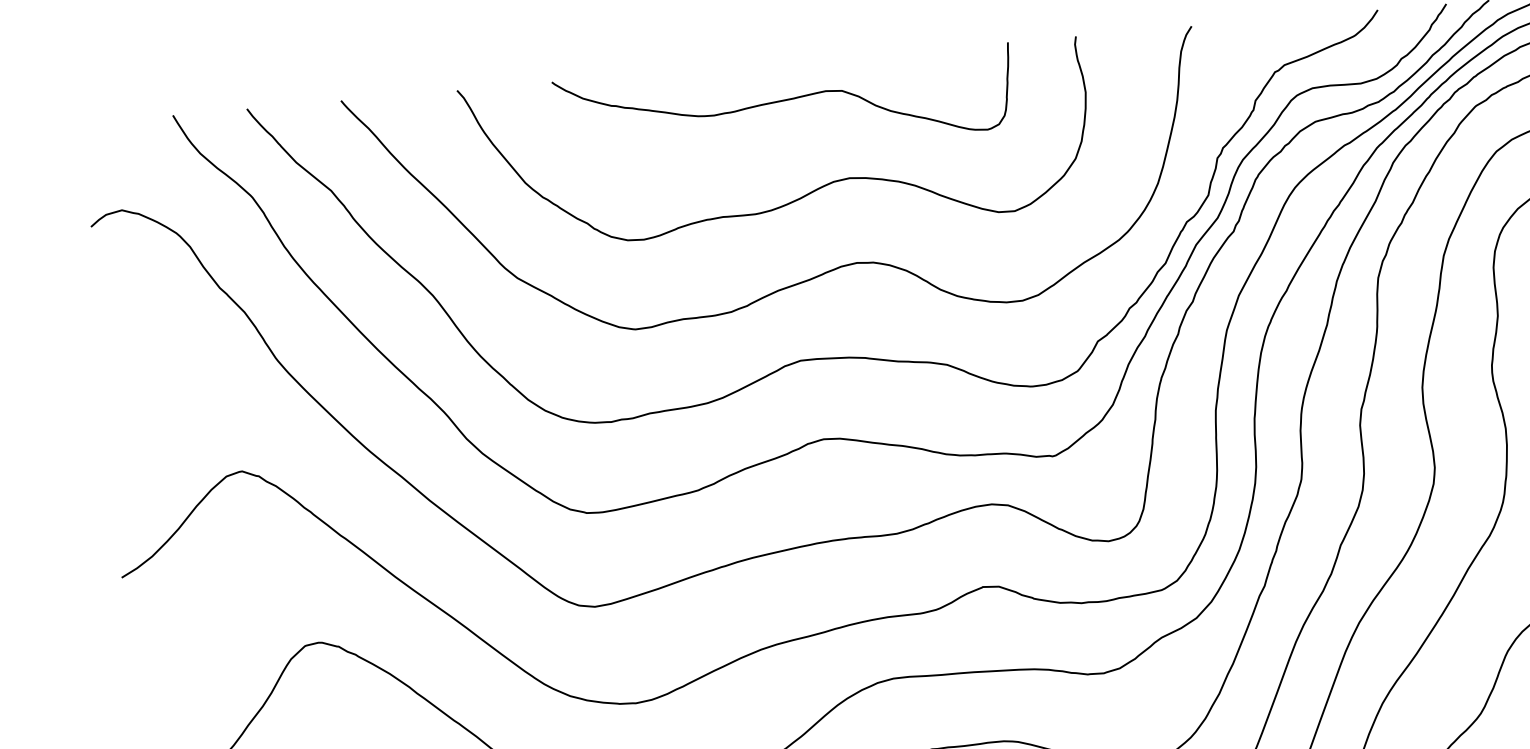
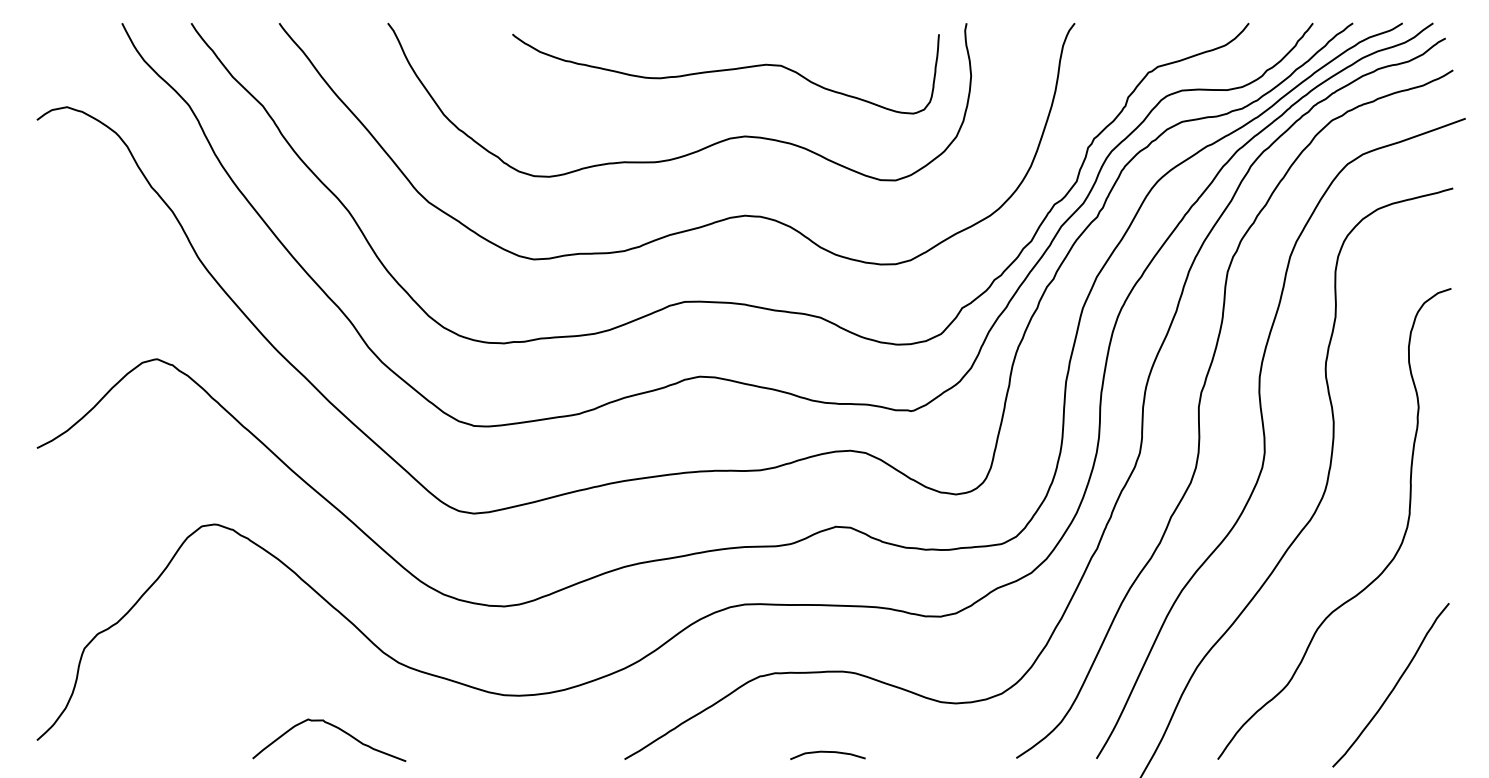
curve: (782, 102) -> (724, 71), moved

